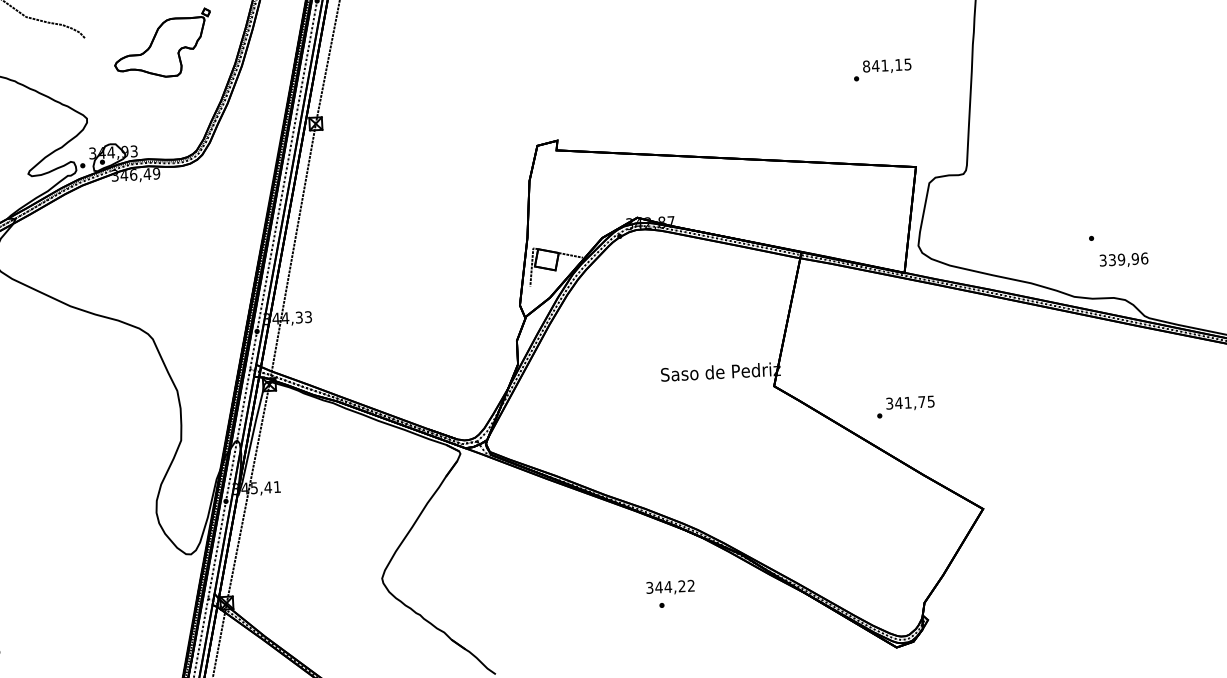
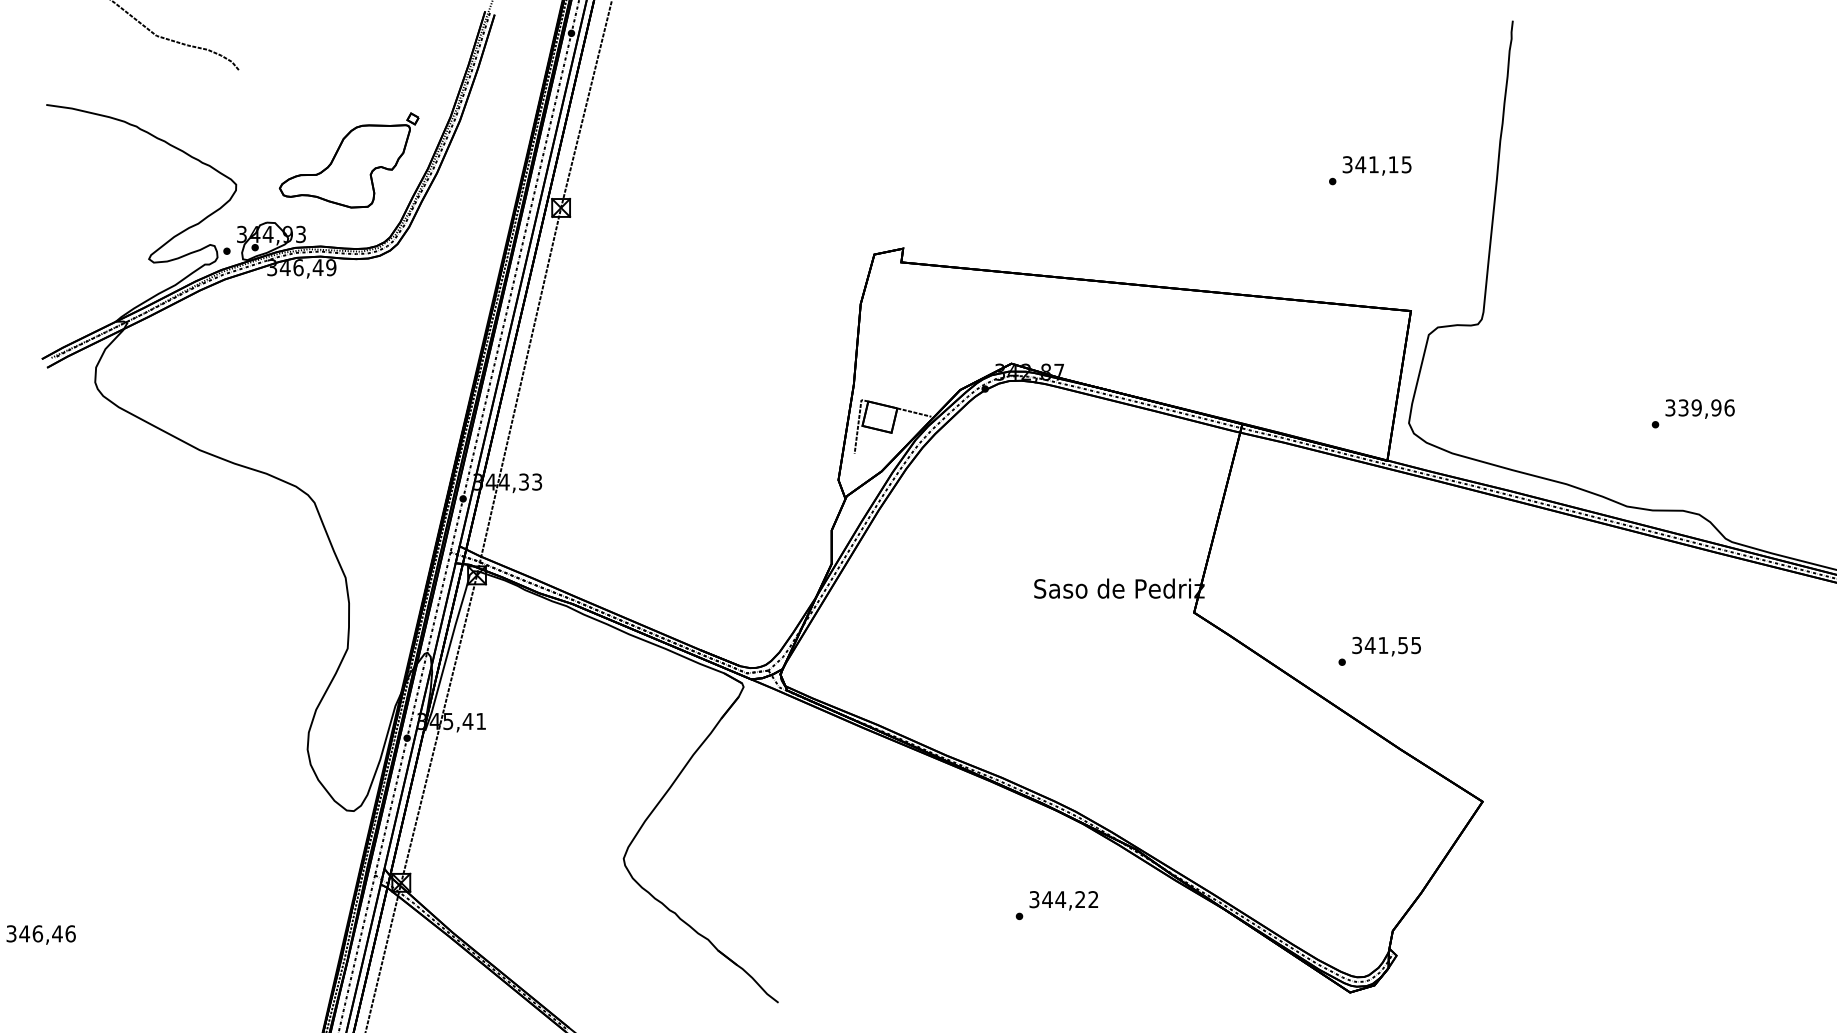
part: (162, 43) -> (348, 160), moved
text: (866, 66) -> (1347, 164), 841,15 -> 341,15
text: (1123, 259) -> (1699, 408), moved
text: (921, 402) -> (1402, 645), 341,75 -> 341,55
text: (670, 587) -> (1063, 900), moved

